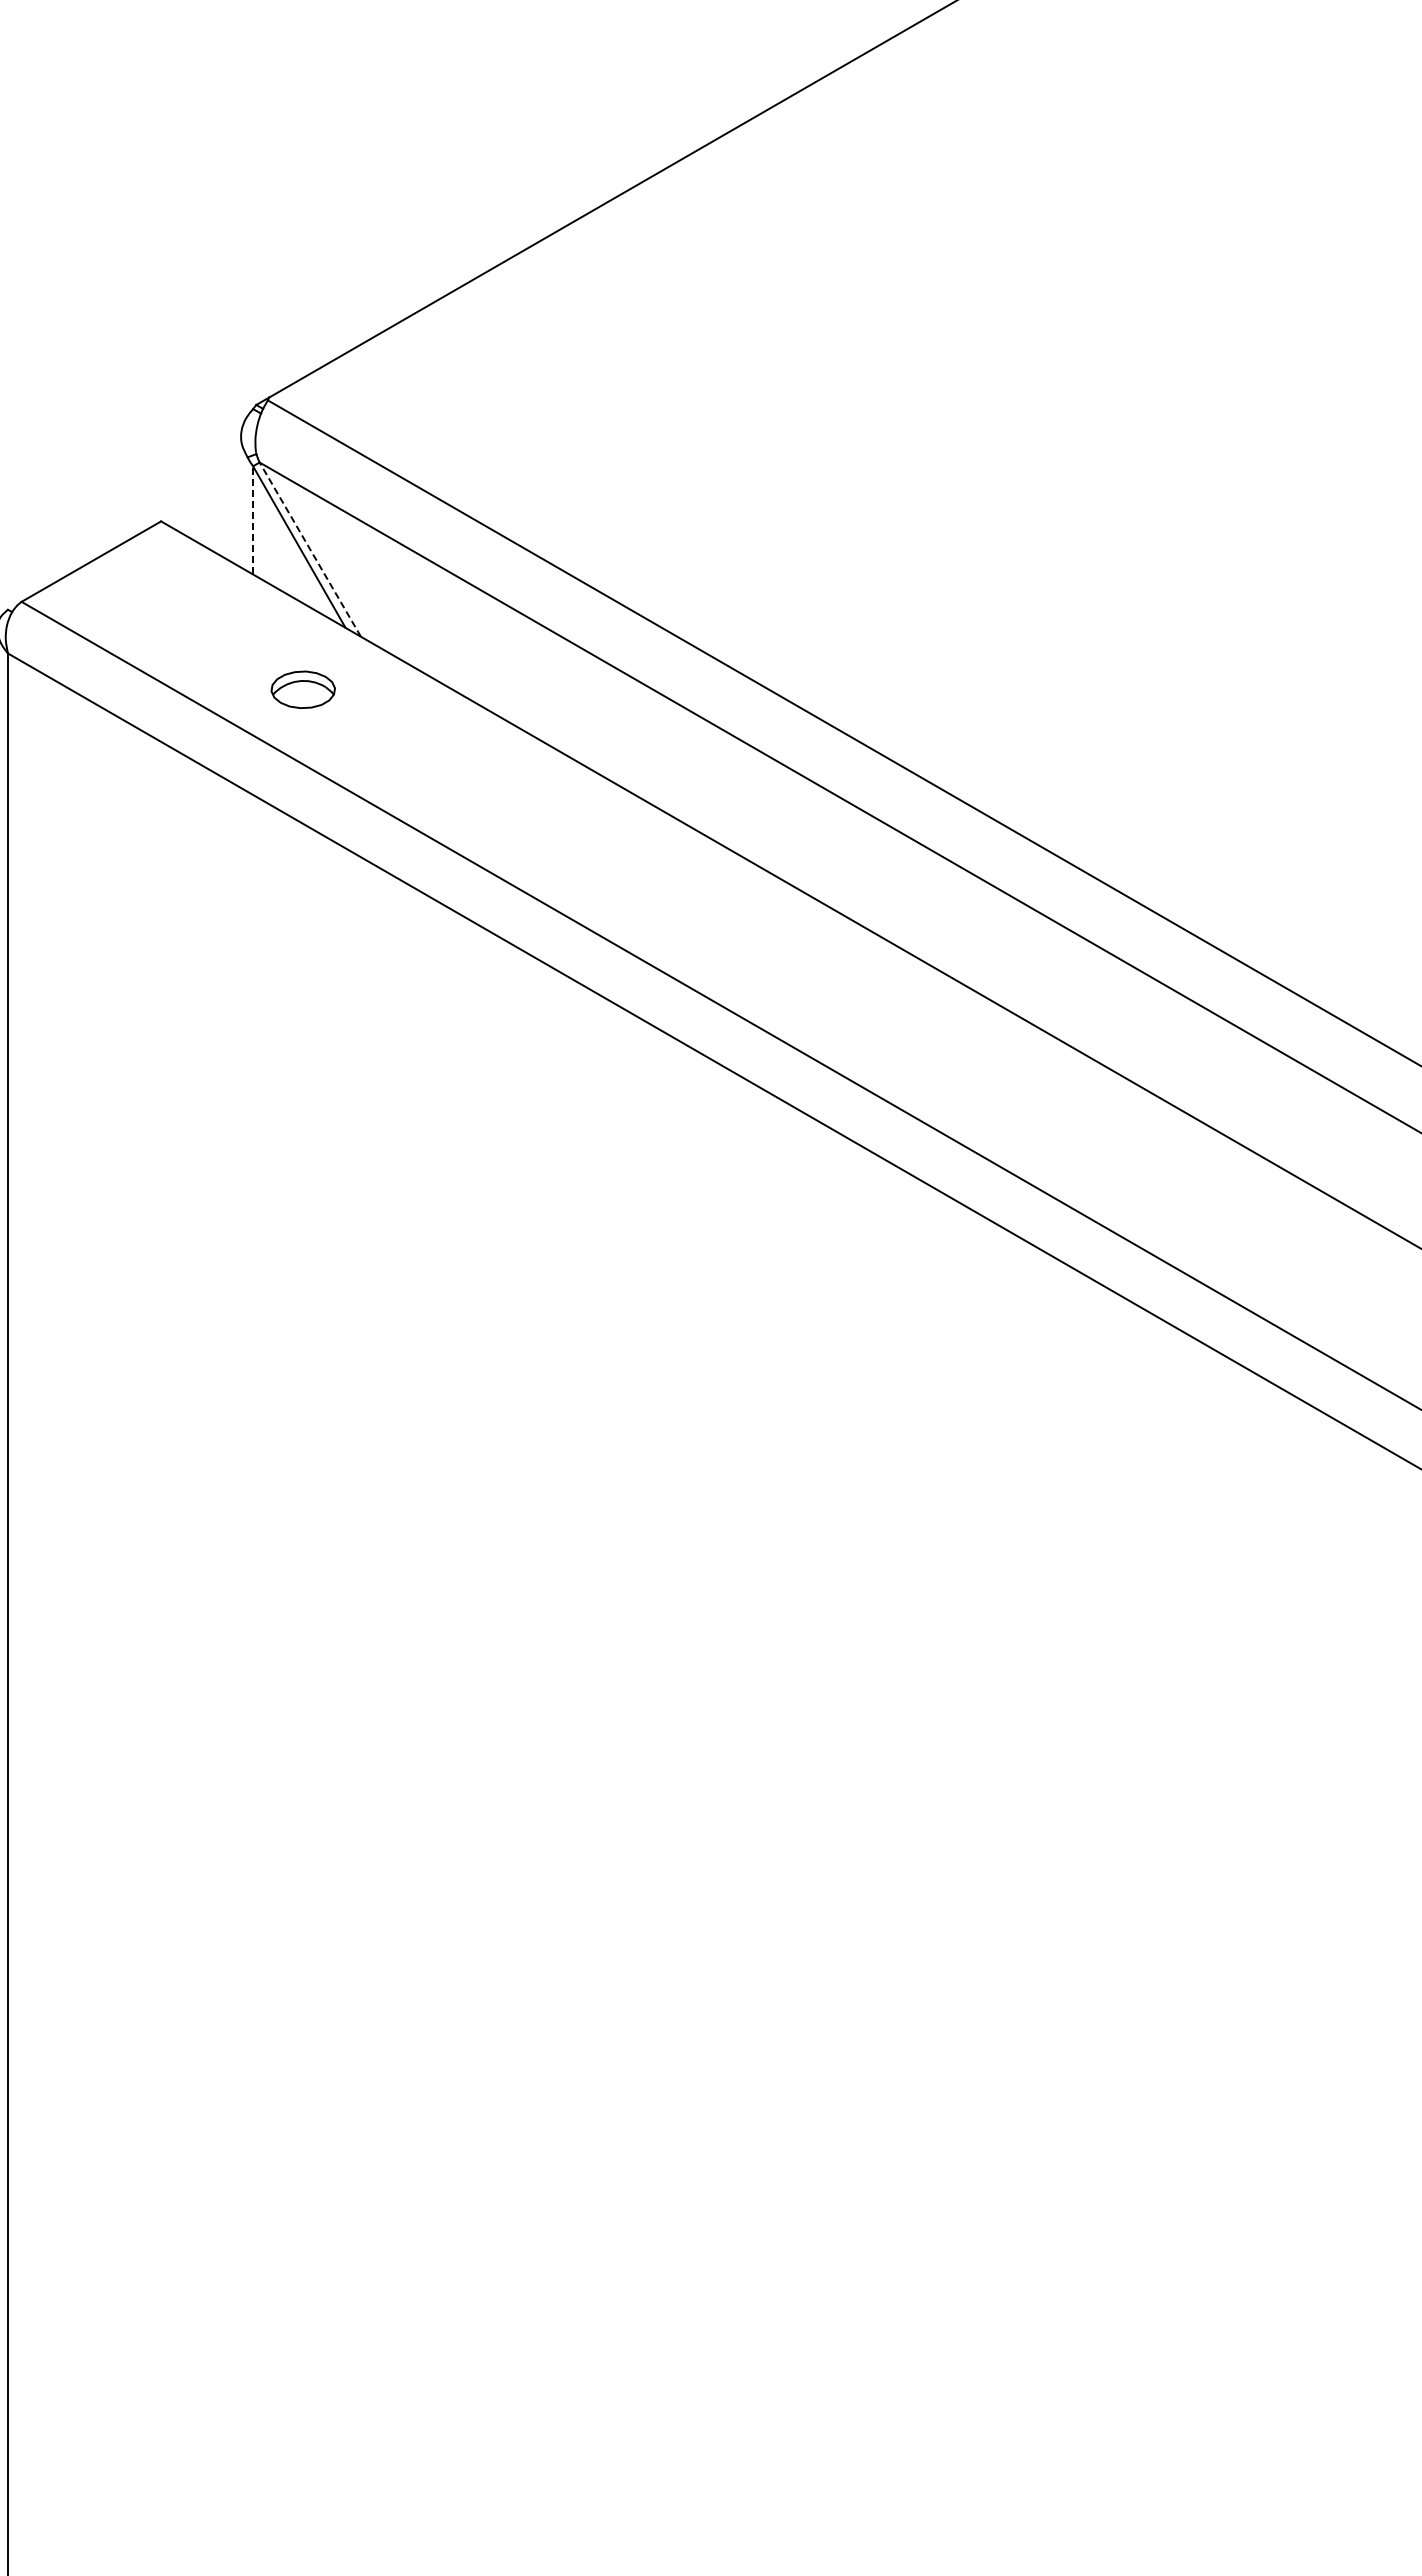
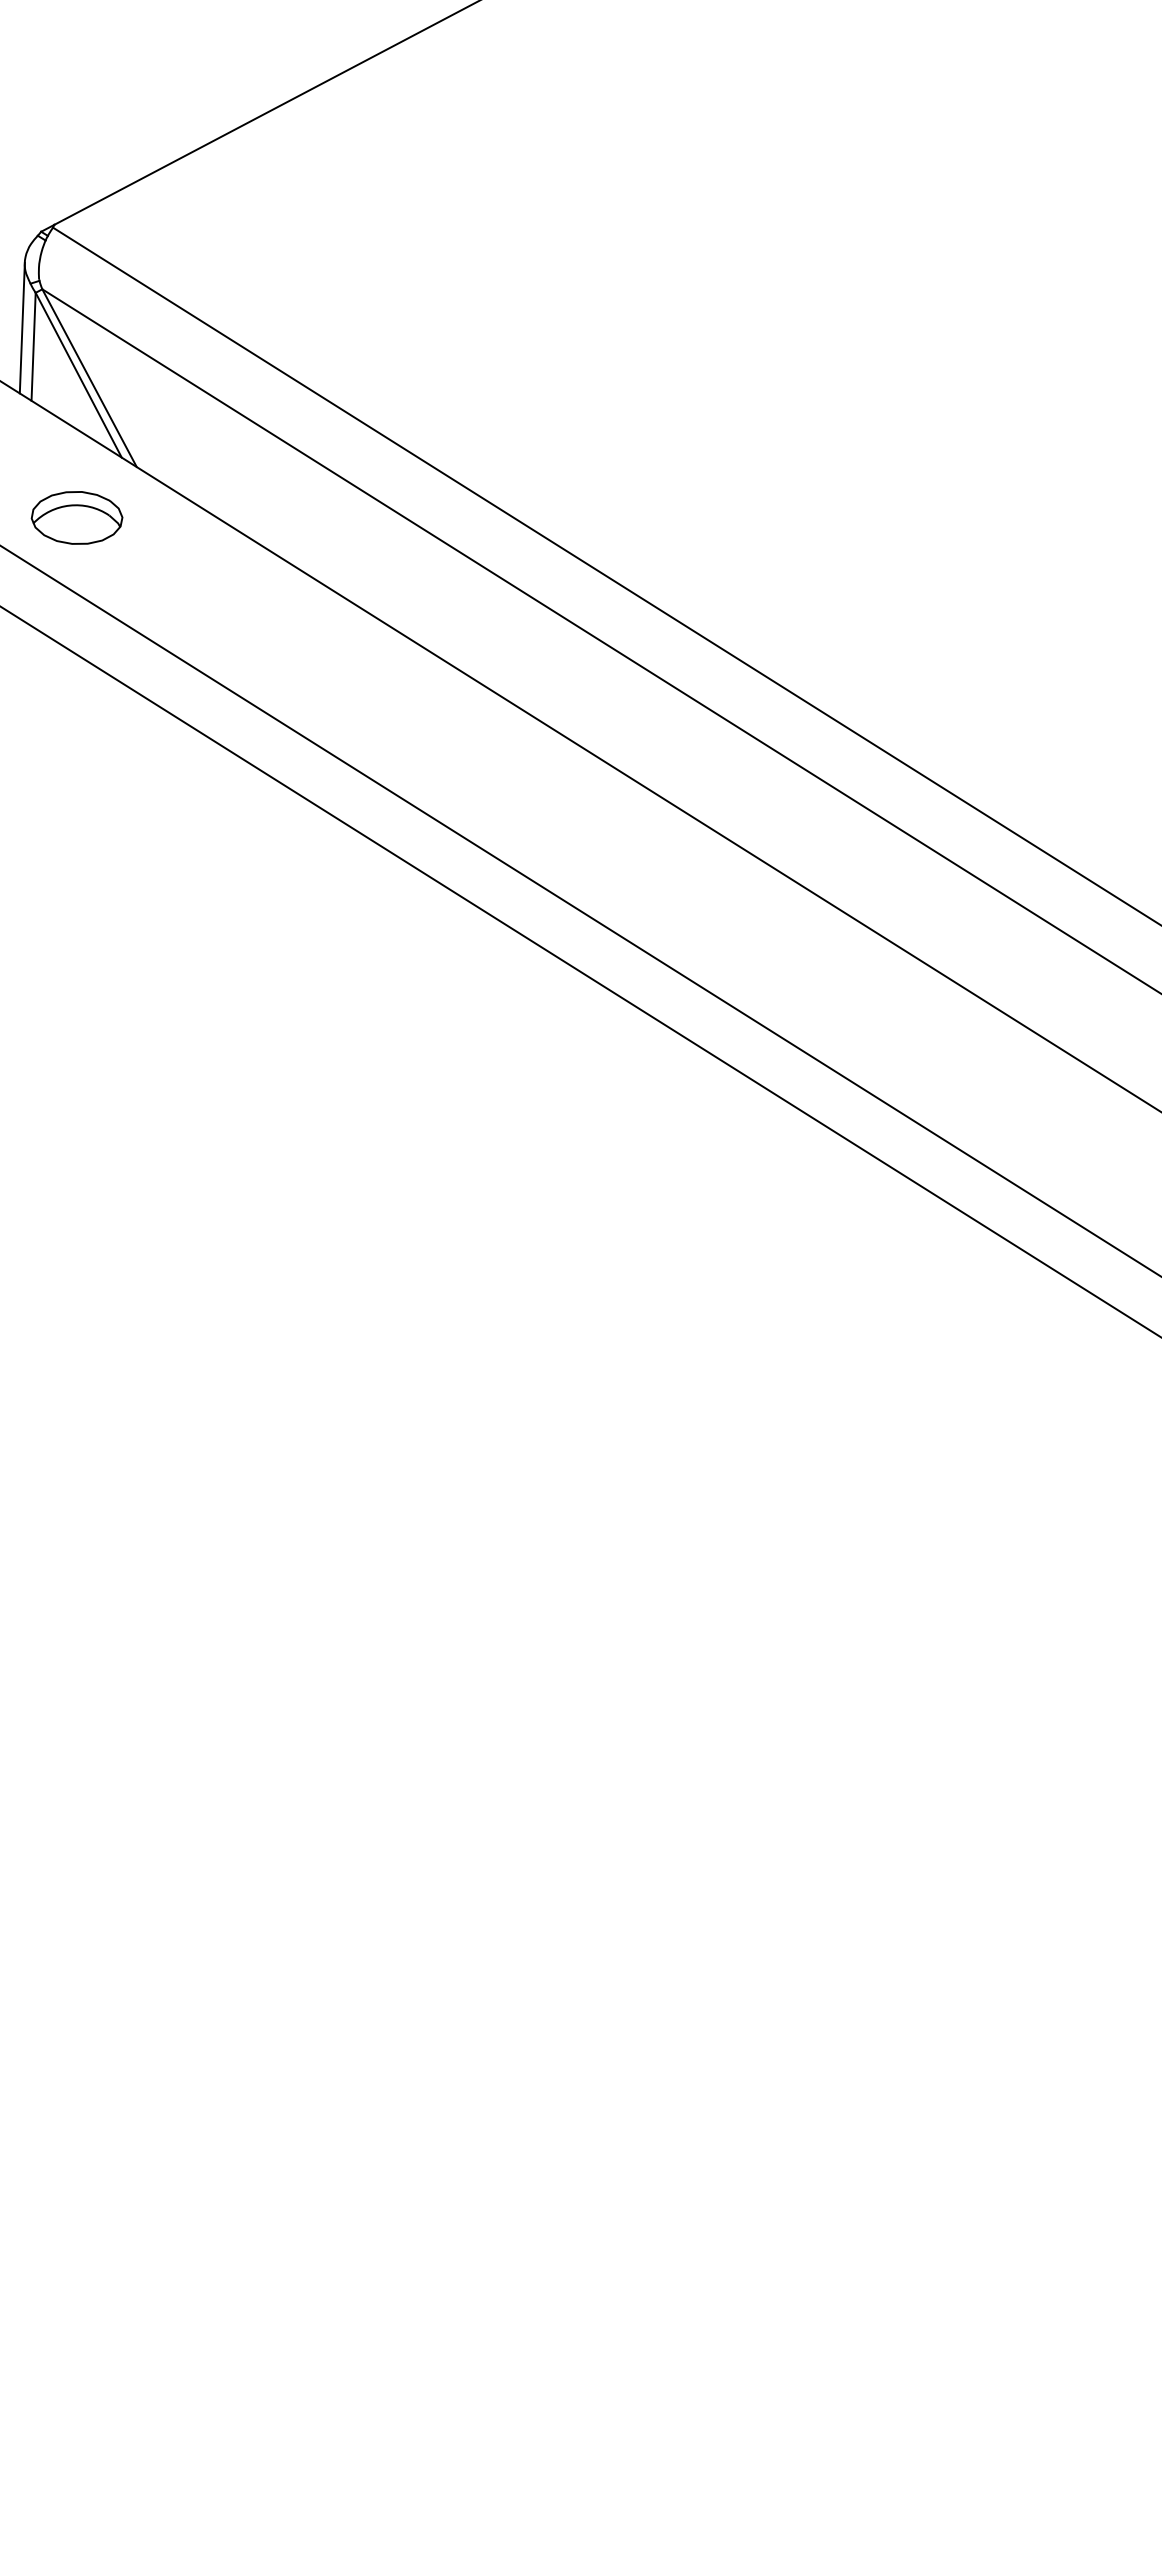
line: (241, 501) -> (22, 327), added
line: (253, 519) -> (34, 345), dashed -> solid
line: (310, 549) -> (89, 378), dashed -> solid
part: (303, 689) -> (77, 517), size x1.43

